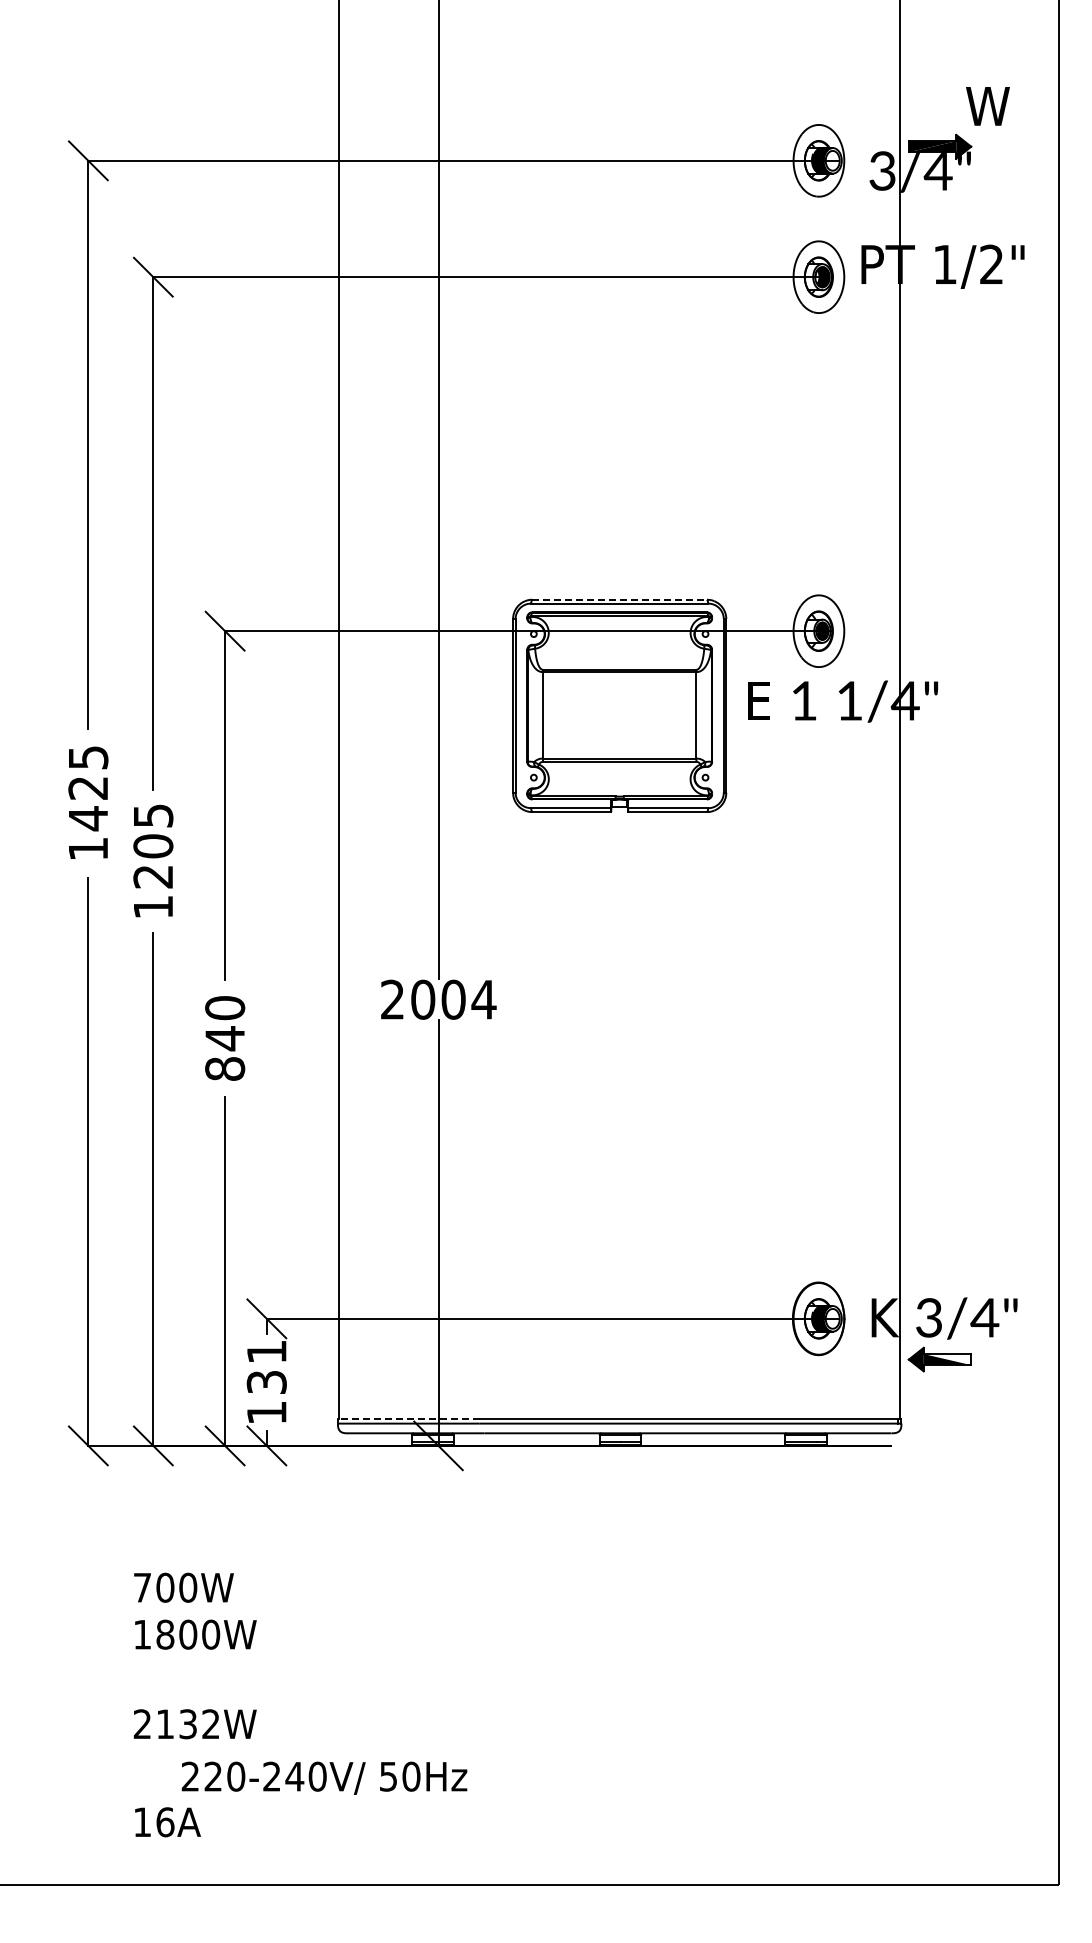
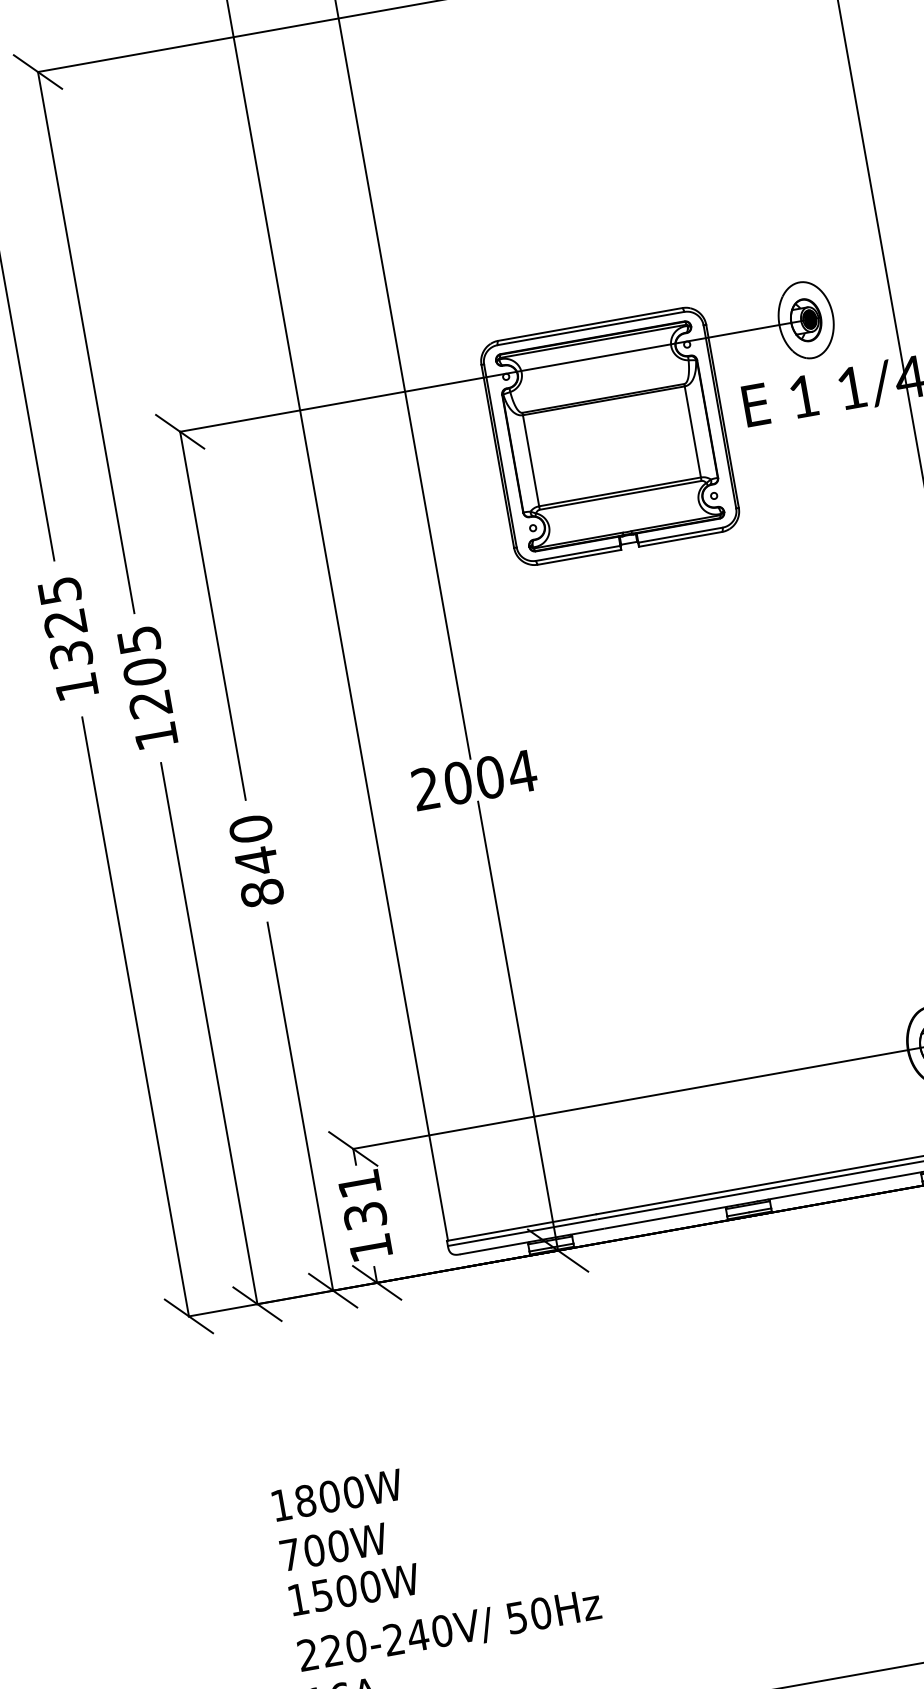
line: (620, 599) -> (591, 324), dashed -> solid
text: (88, 818) -> (71, 654), 1425 -> 1325
line: (408, 1418) -> (521, 1227), dashed -> solid
text: (183, 1587) -> (333, 1546), moved
text: (176, 1724) -> (334, 1593), 2132W -> 1500W
text: (324, 1777) -> (449, 1630), moved

